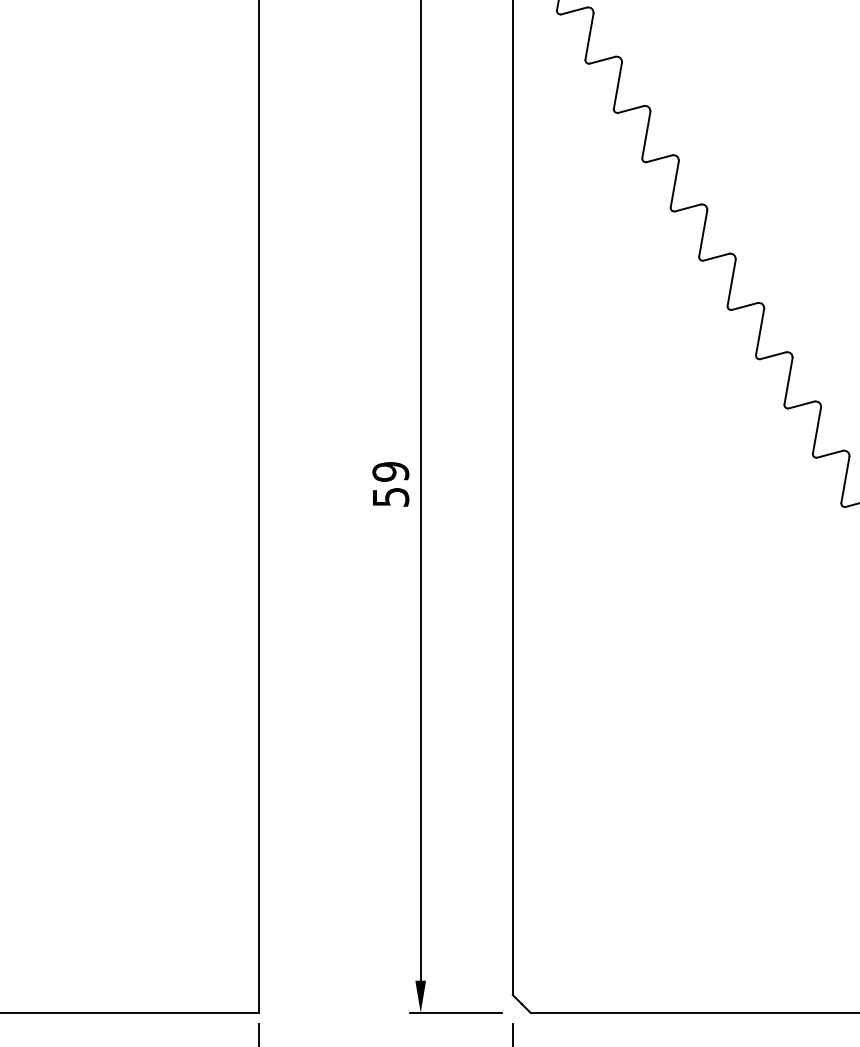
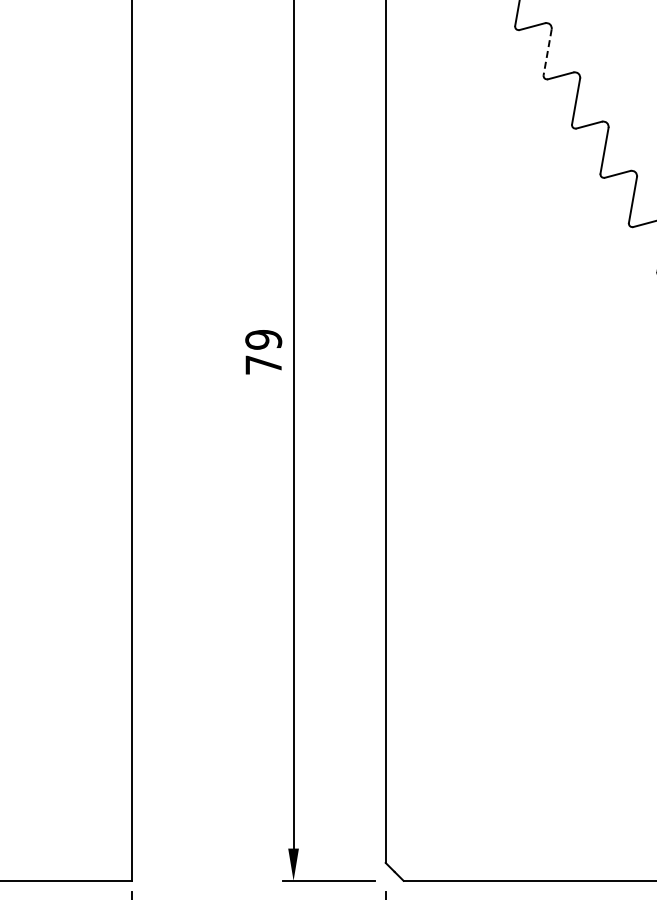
line: (674, 184) -> (547, 52), solid -> dashed
text: (391, 497) -> (264, 365), 59 -> 79

